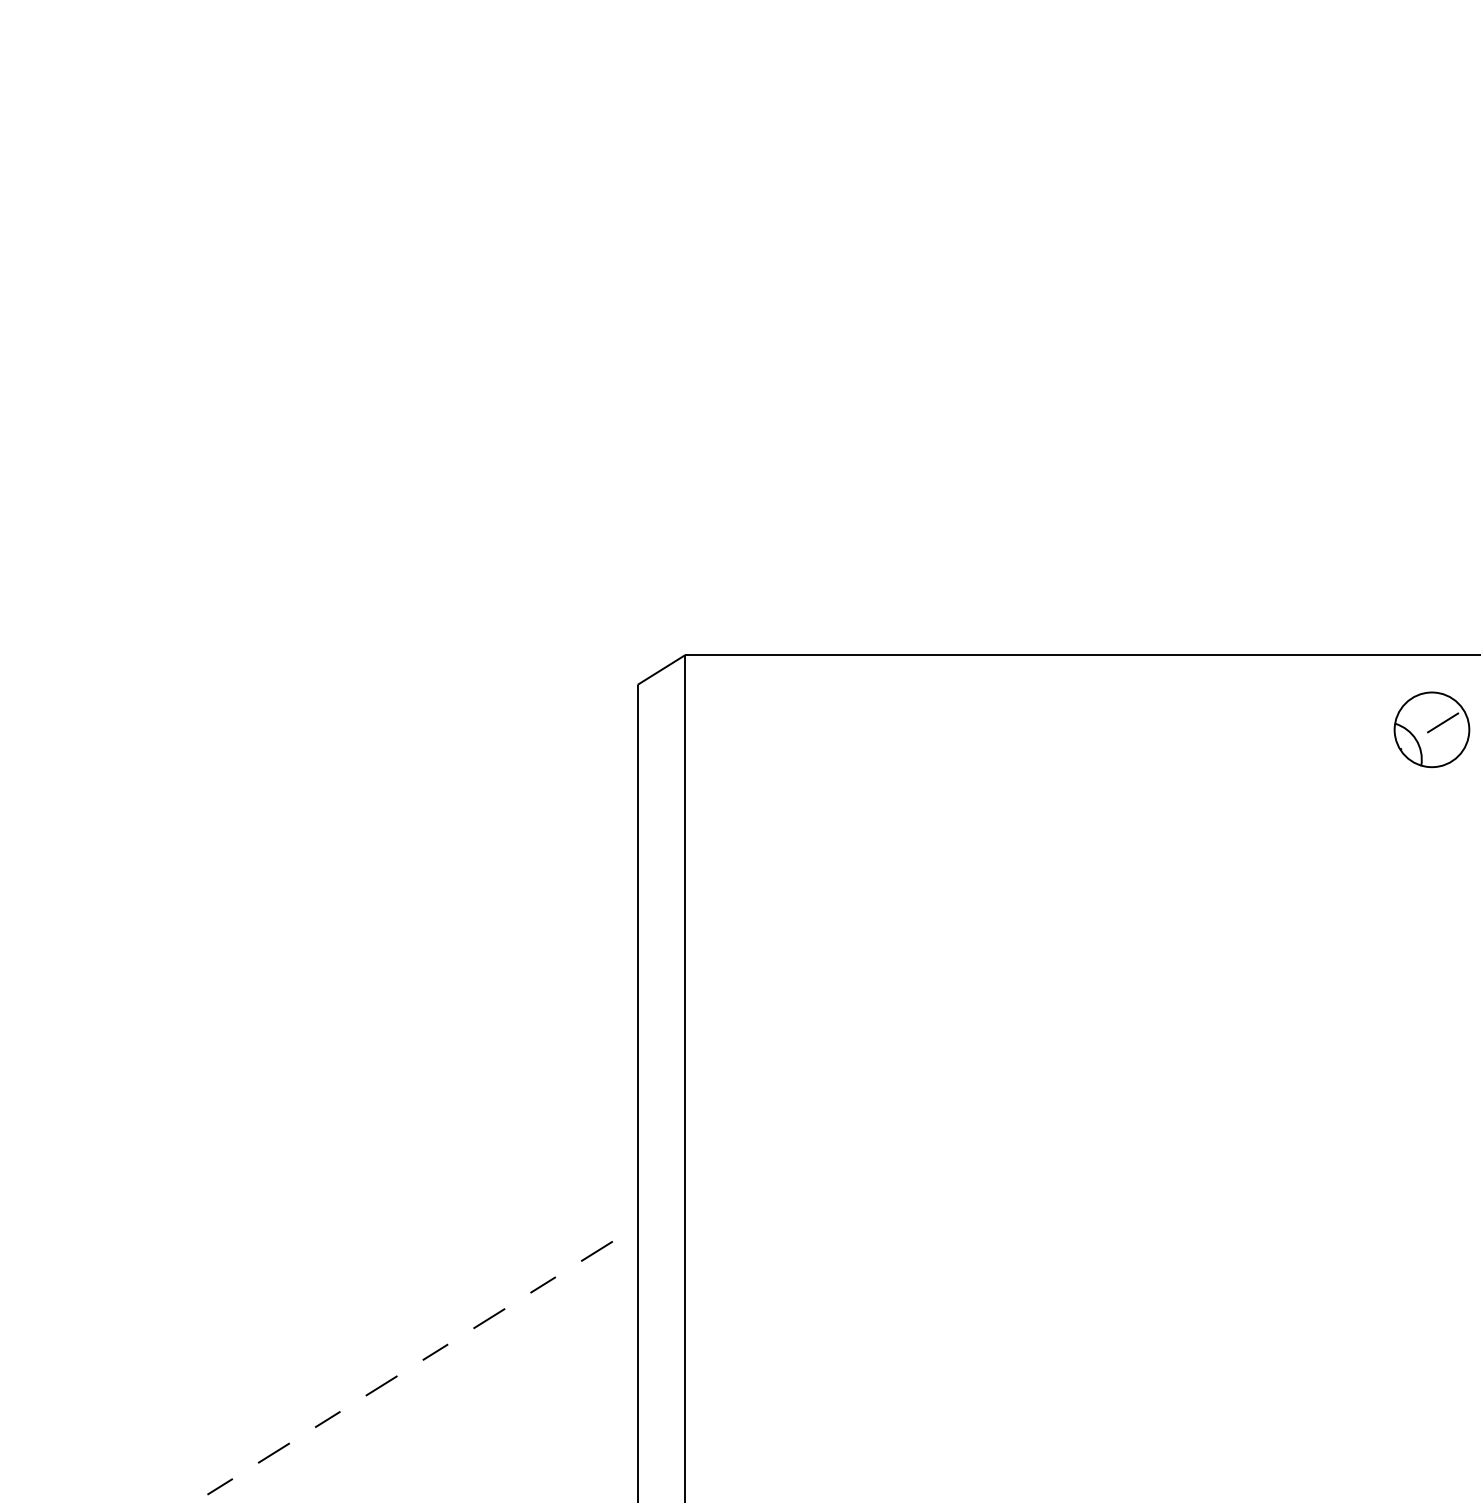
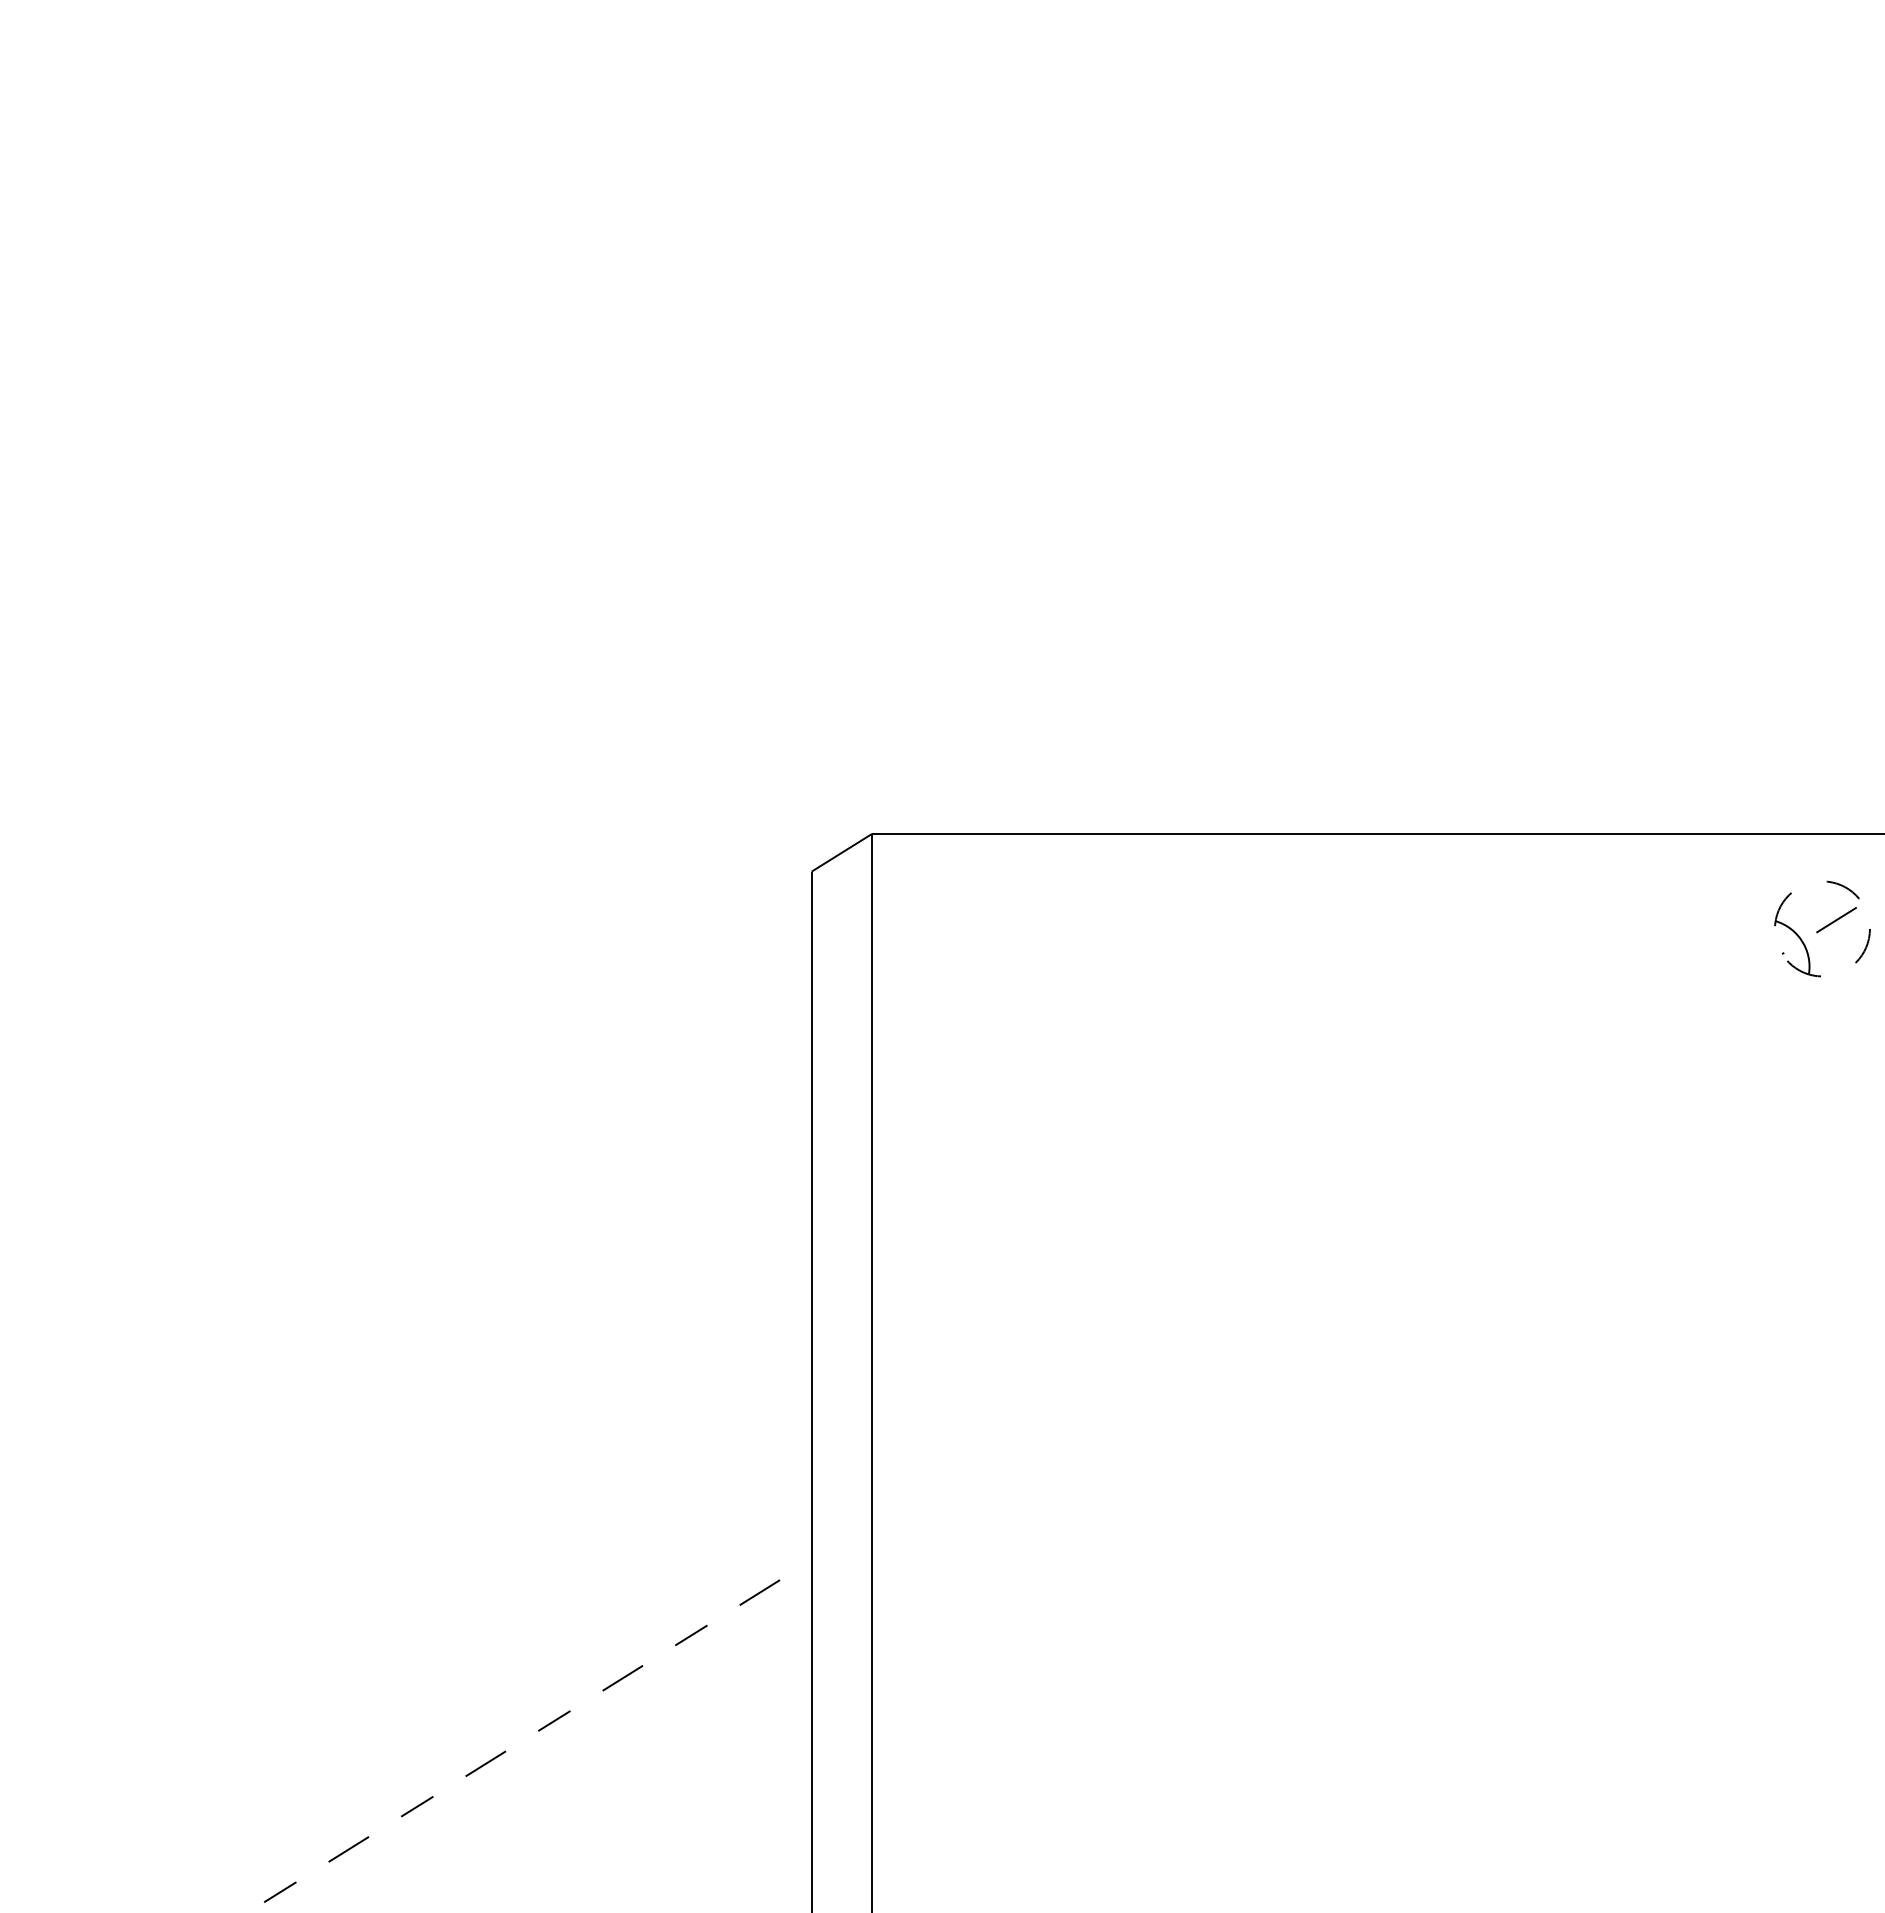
circle: (1431, 729) -> (1821, 928), solid -> dashed

